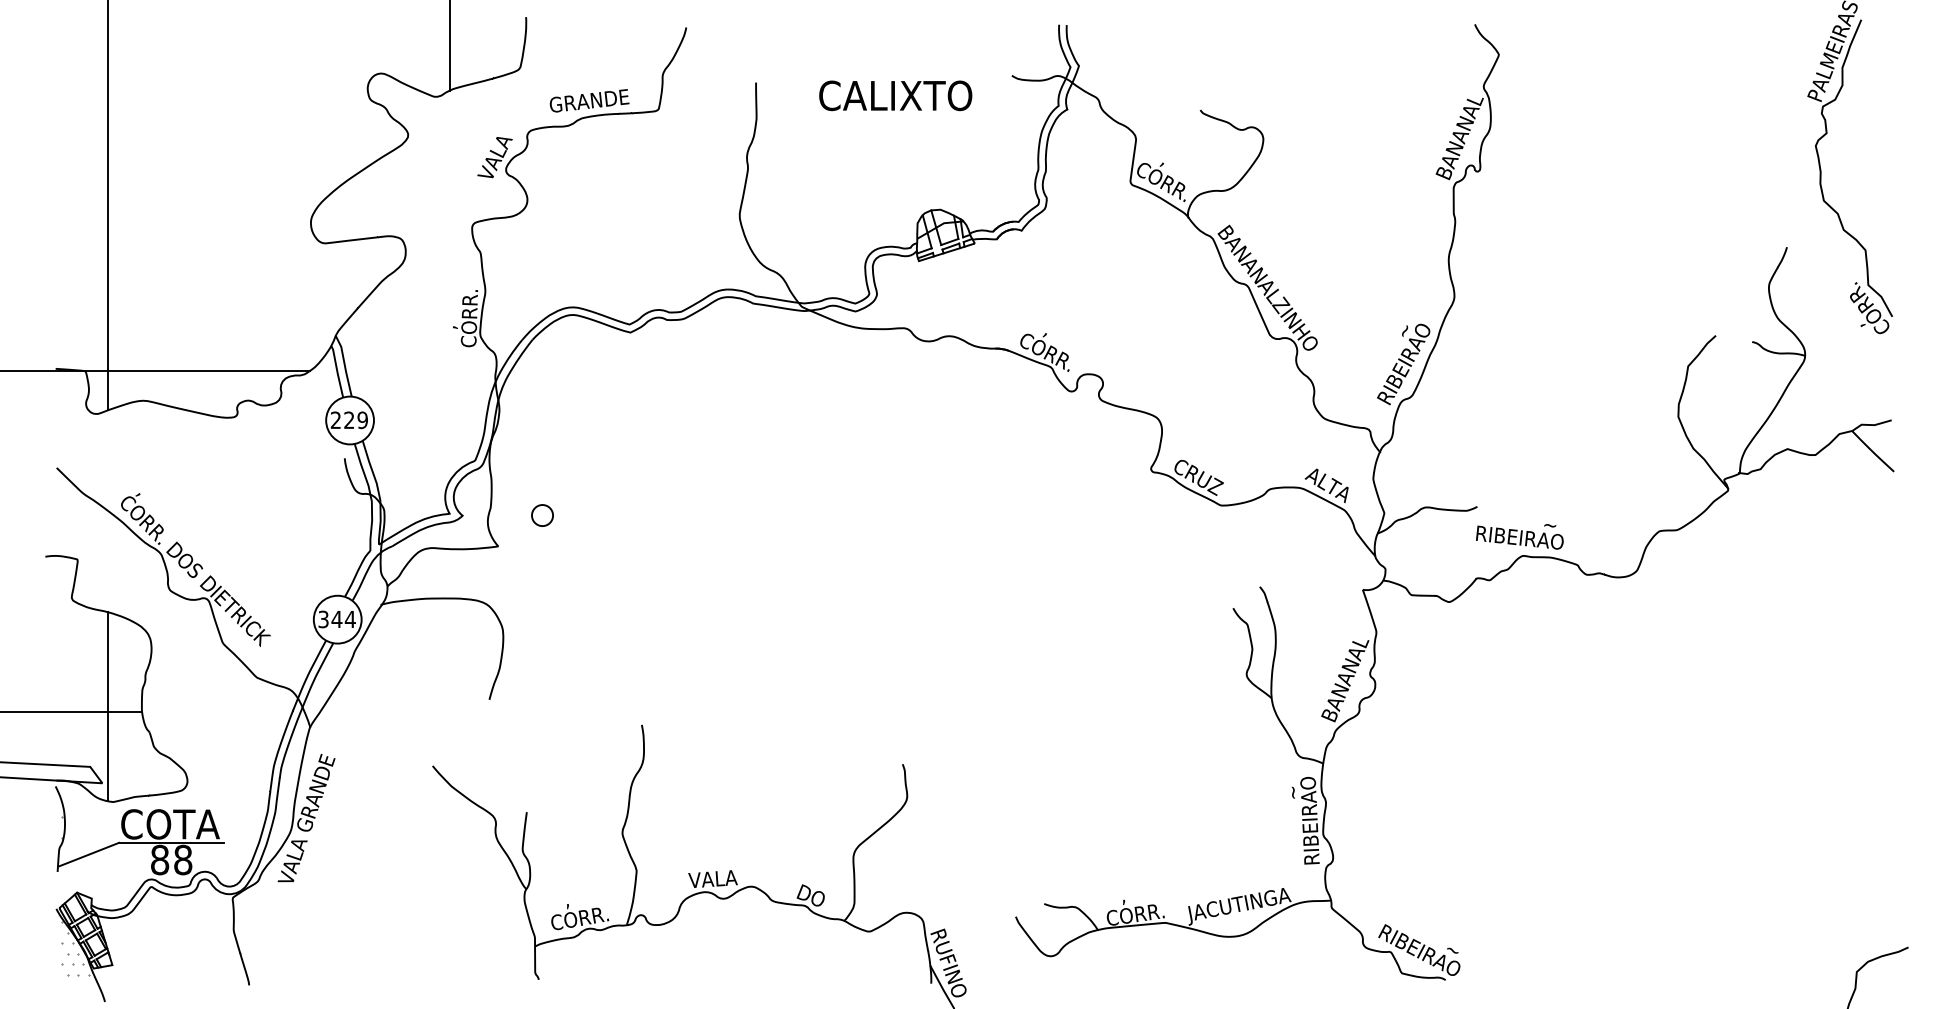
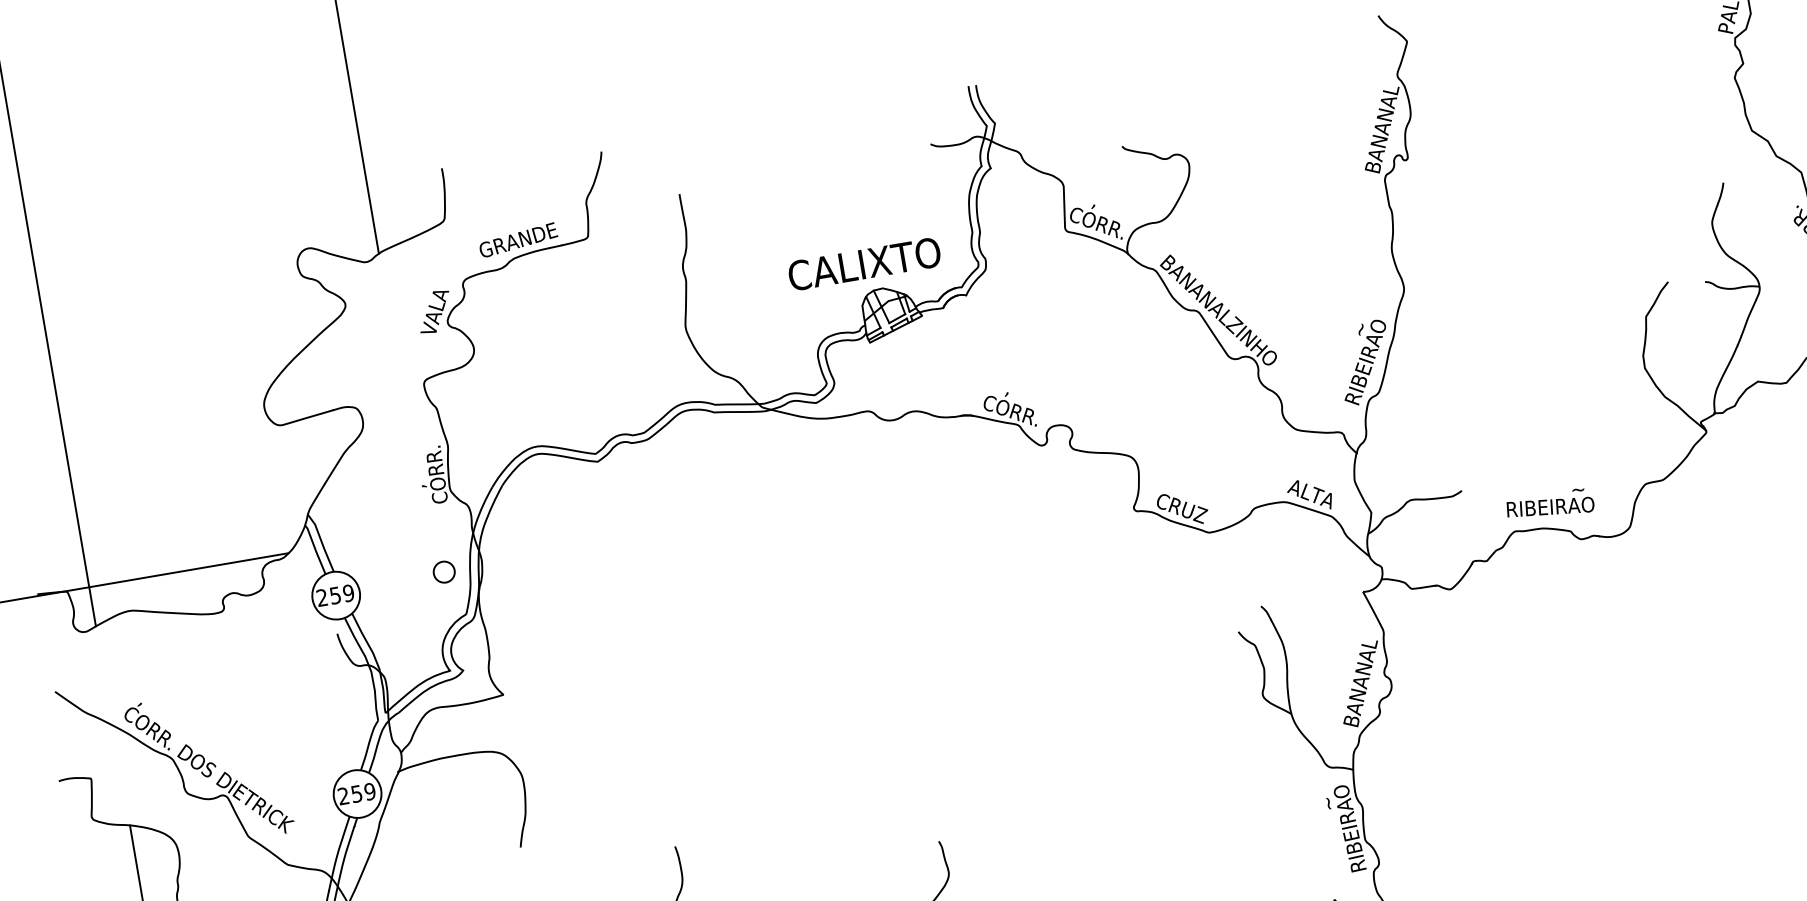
text: (895, 95) -> (864, 263), moved
text: (349, 420) -> (335, 595), 229 -> 259
part: (542, 515) -> (444, 572), moved
text: (1519, 536) -> (1549, 505), moved
text: (336, 619) -> (356, 794), 344 -> 259

